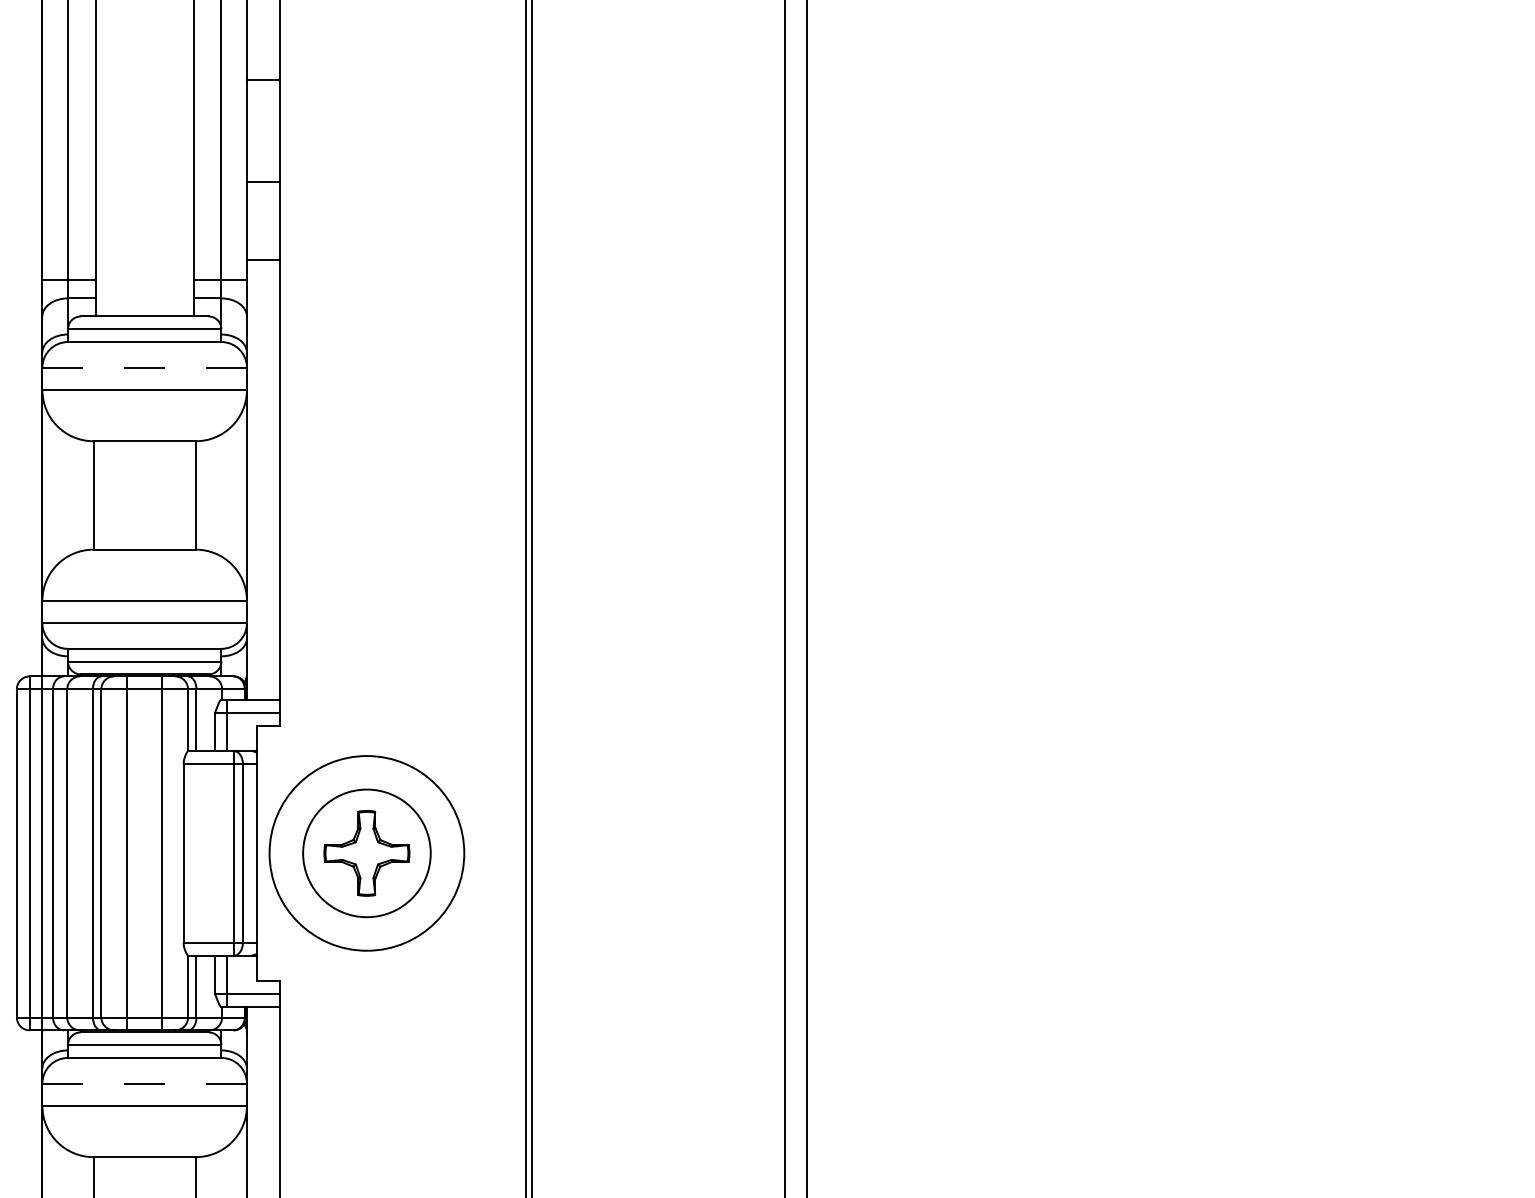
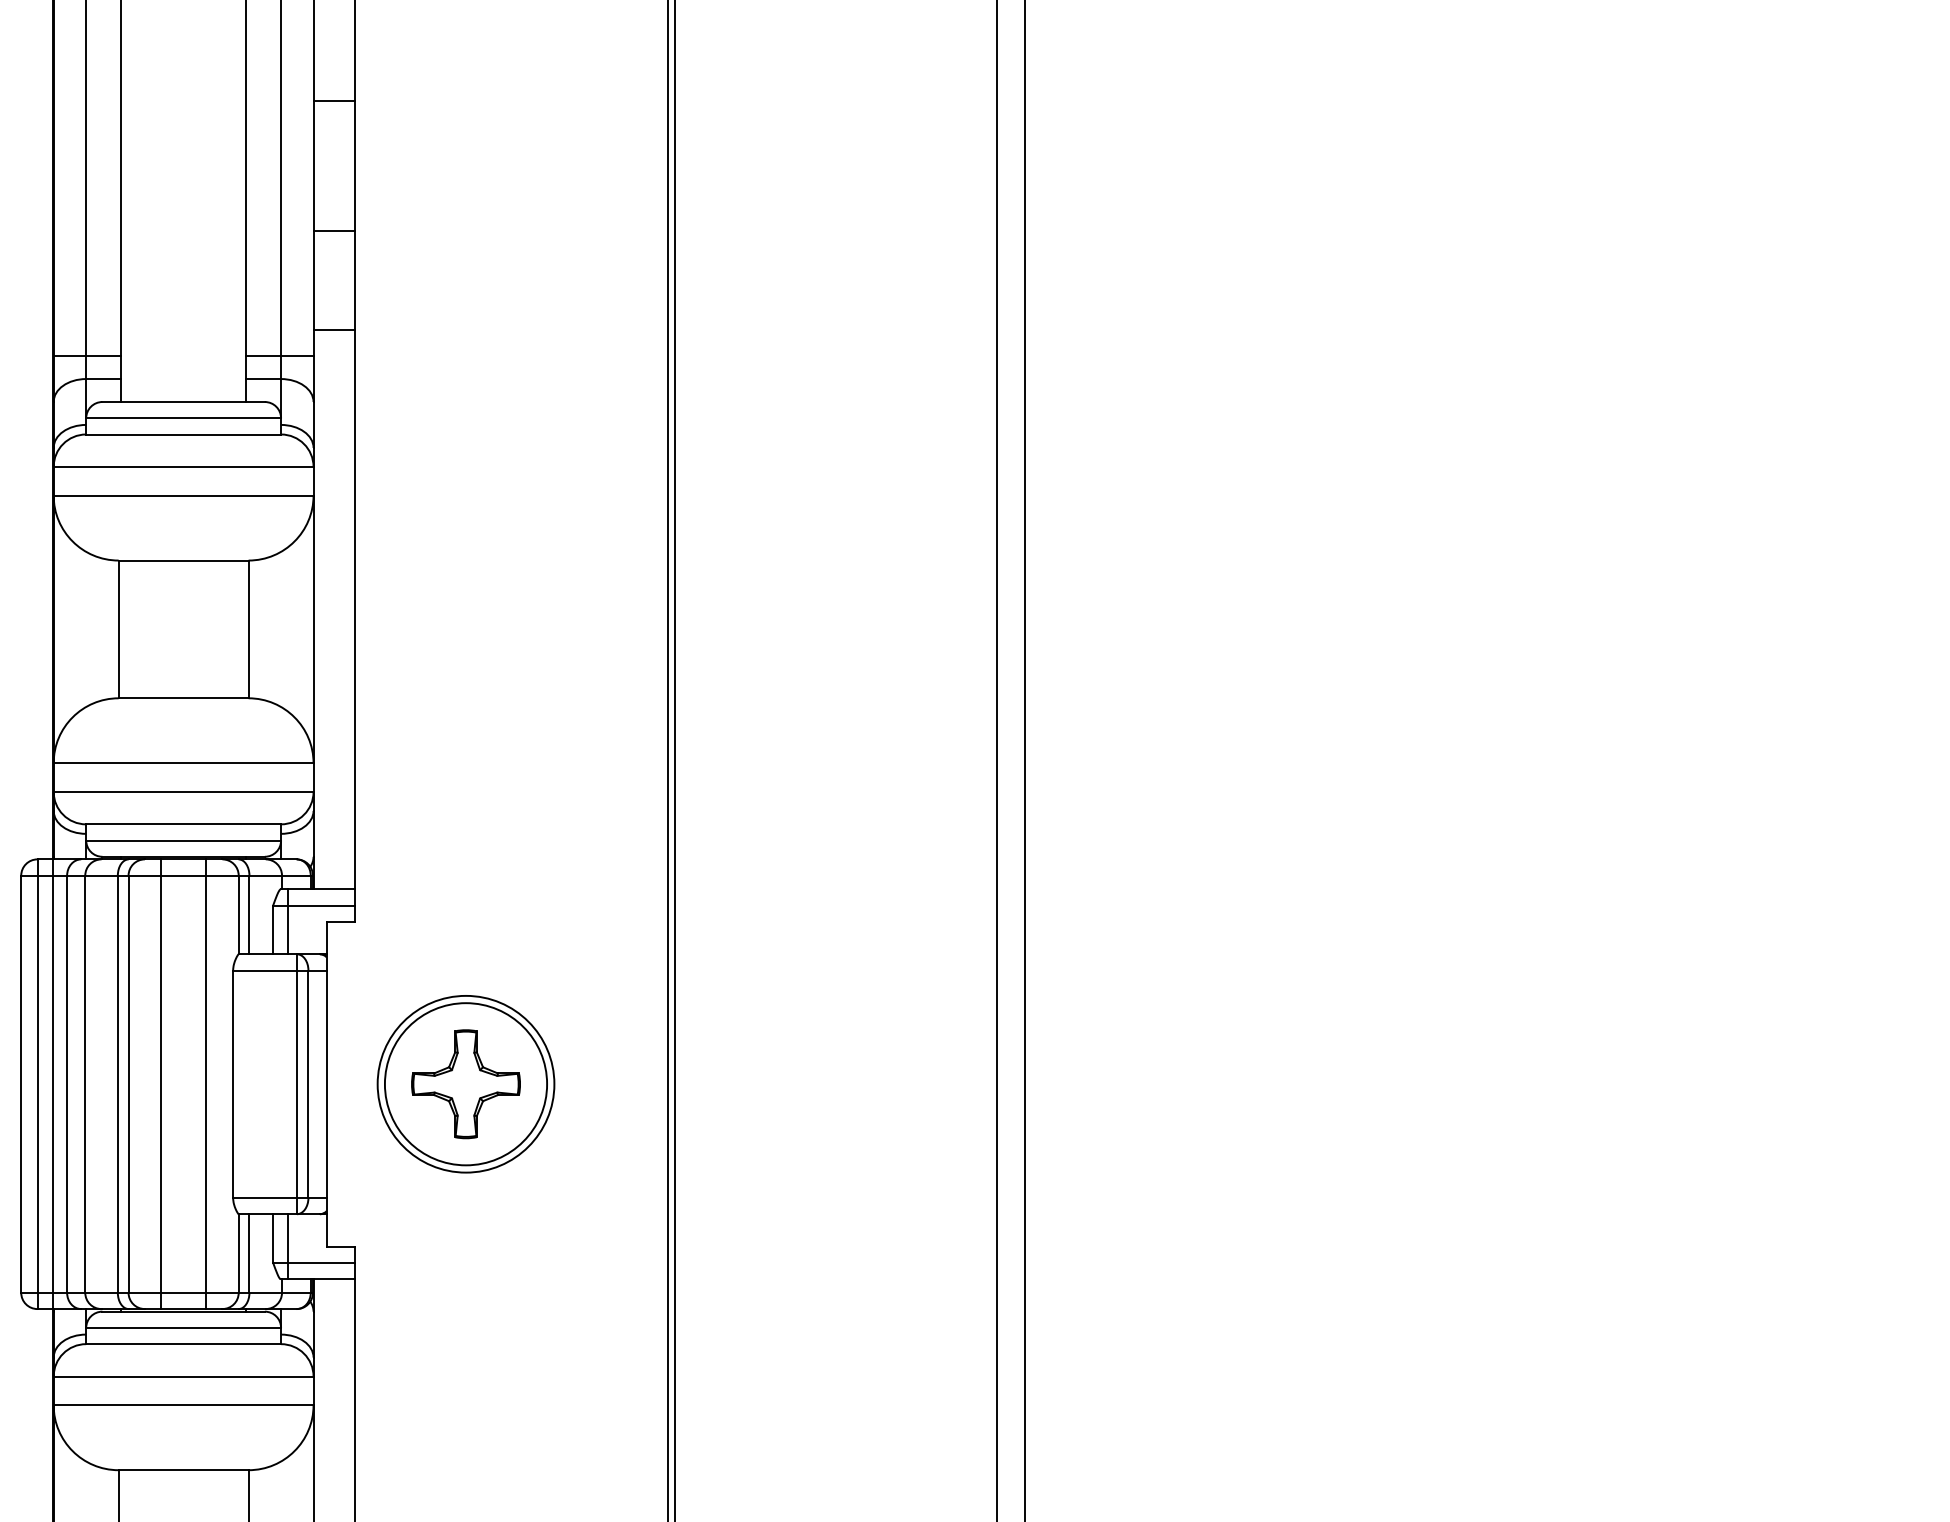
line: (144, 367) -> (183, 466), dashed -> solid
circle: (366, 852) -> (465, 1083), size x0.71
line: (144, 1083) -> (183, 1376), dashed -> solid

